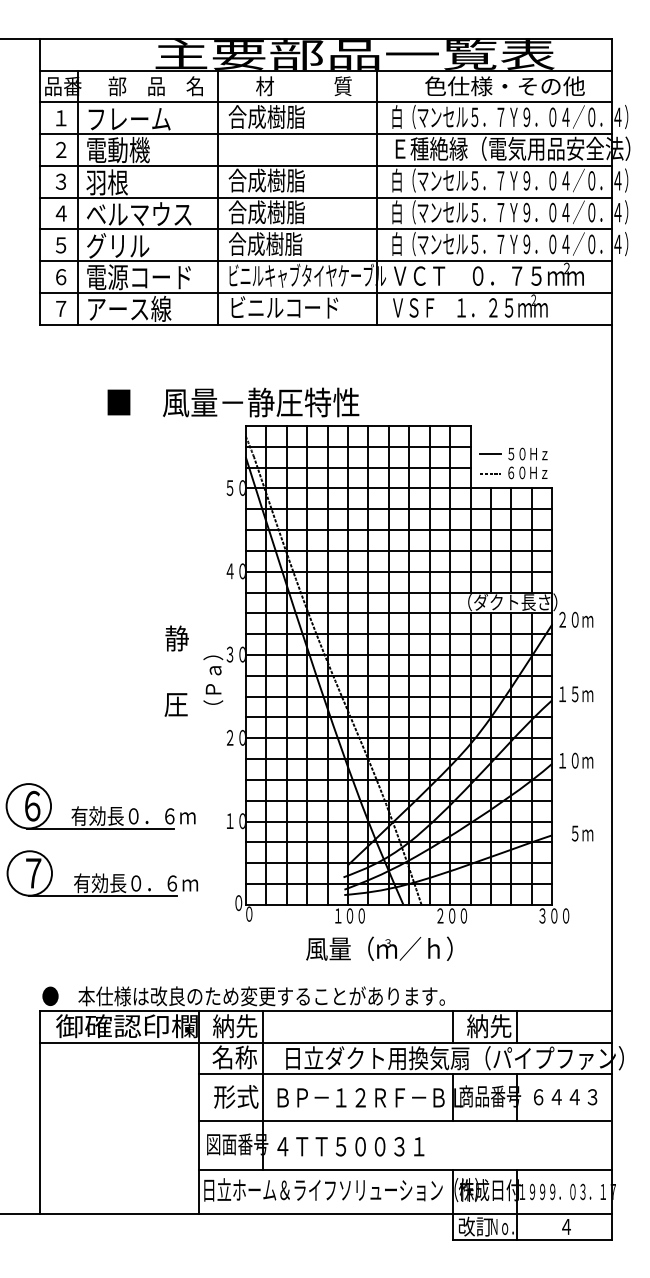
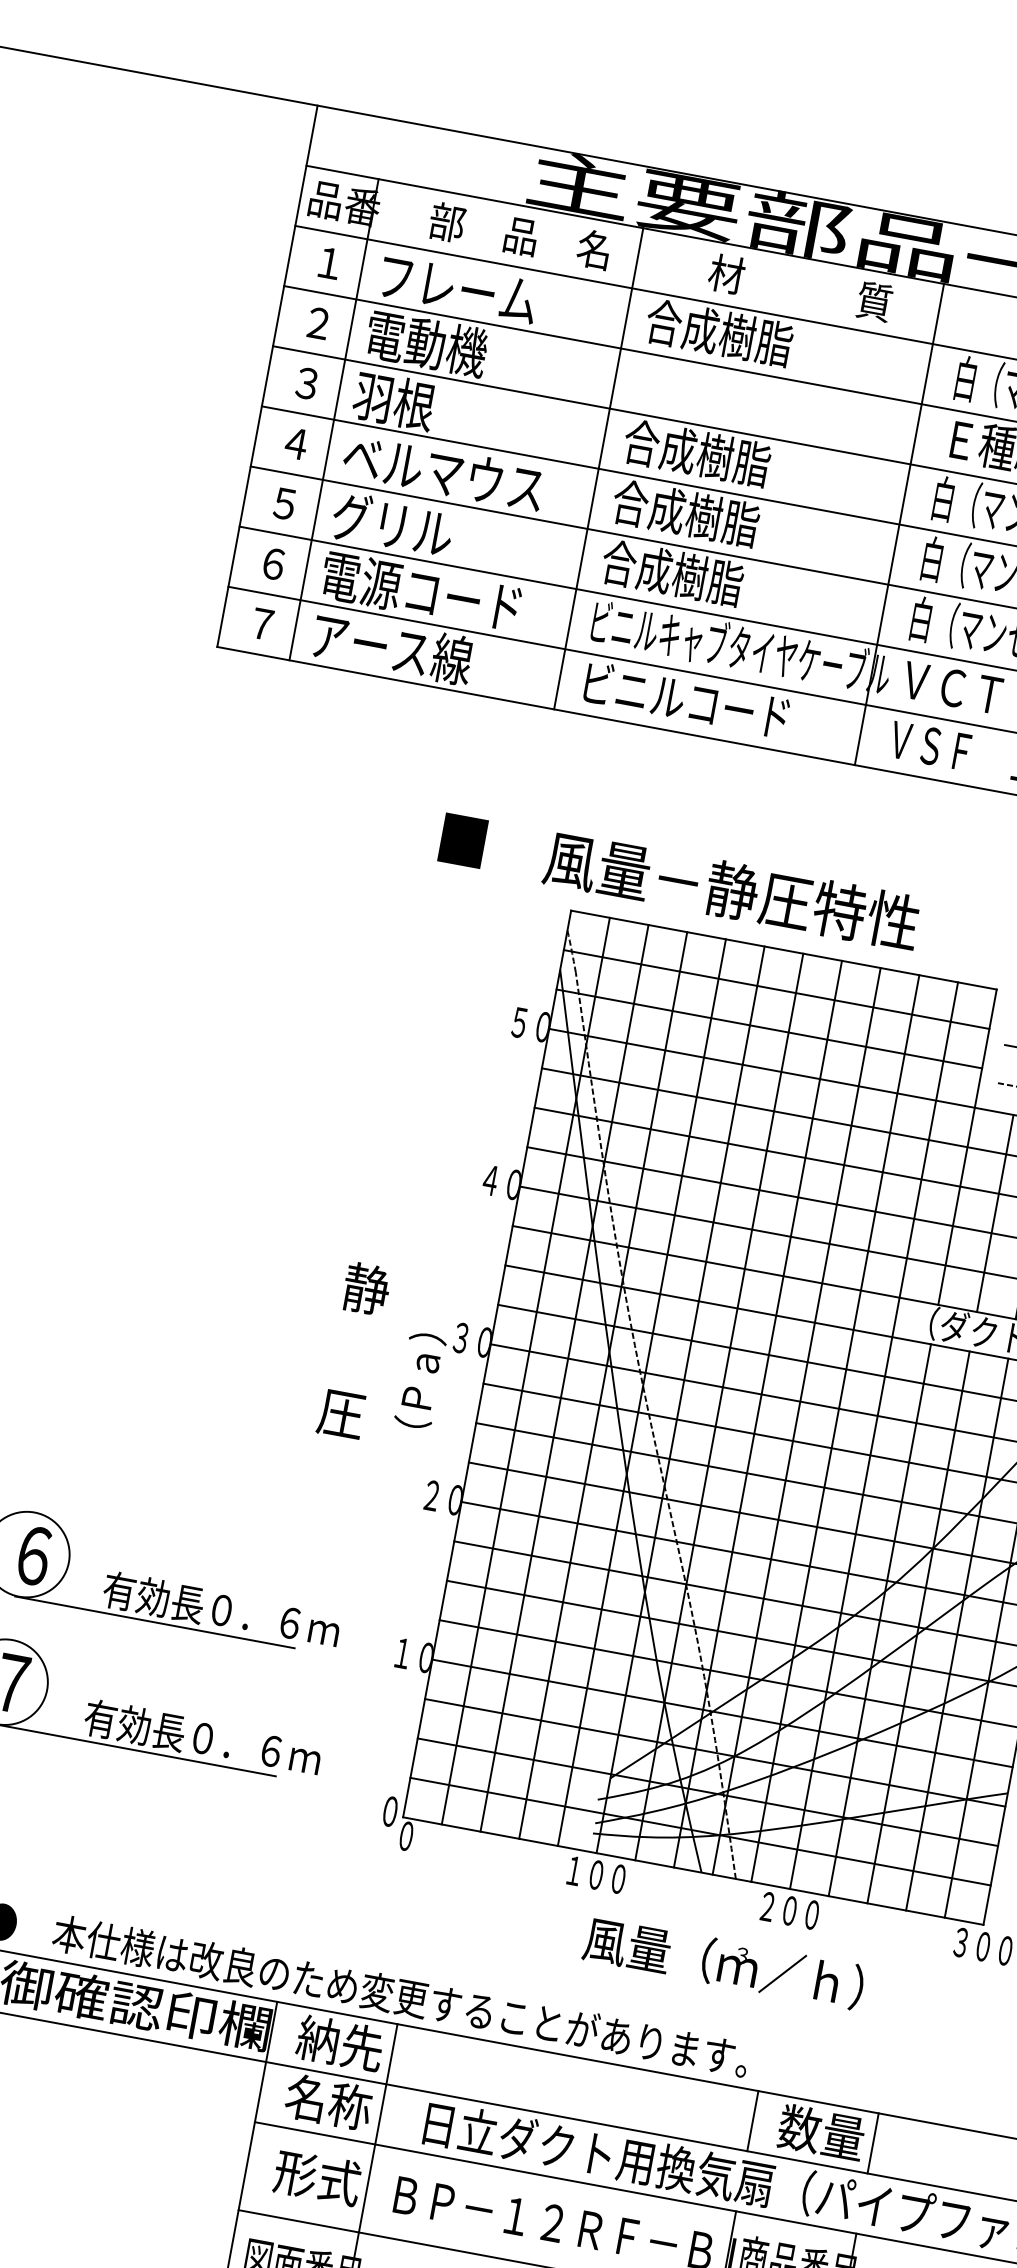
text: (233, 402) -> (679, 880), moved
text: (379, 948) -> (724, 1962), moved
text: (489, 1026) -> (821, 2133), 納先 -> 数量

